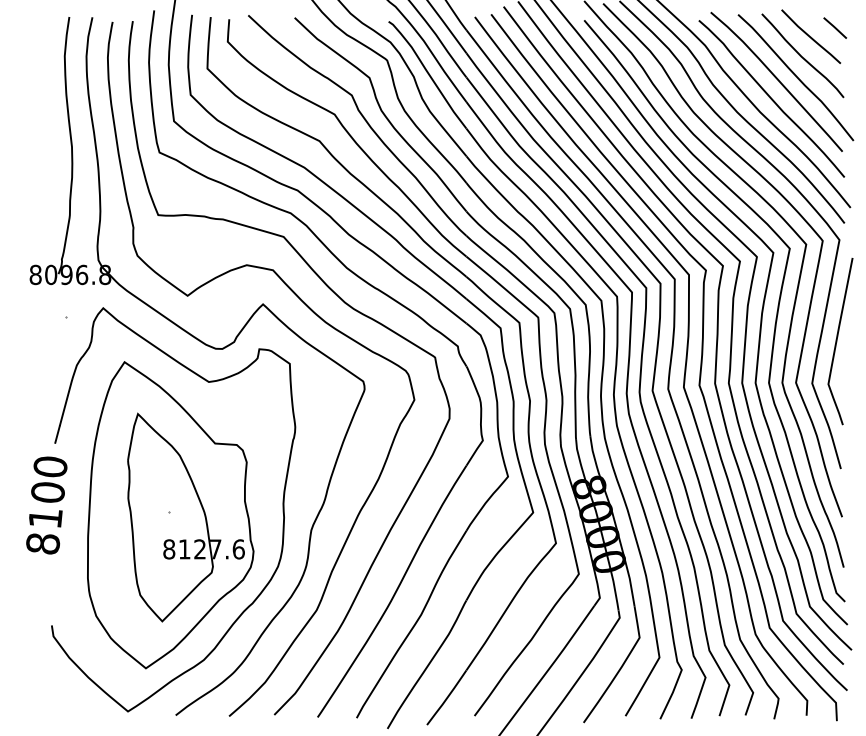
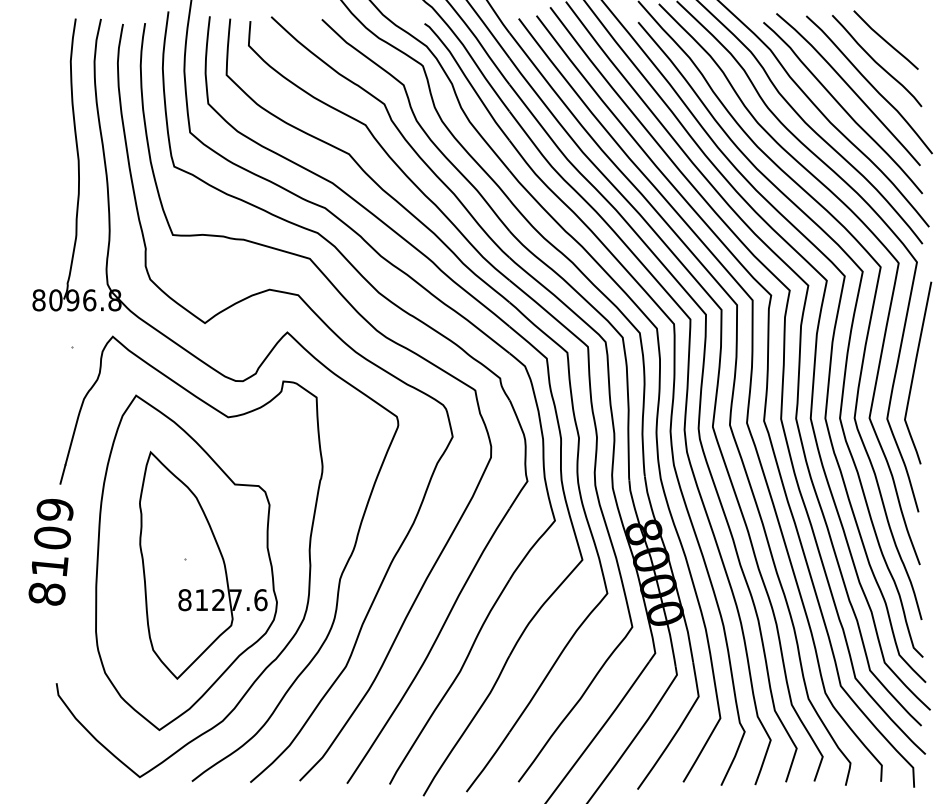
line: (835, 27) -> (912, 30), removed
text: (49, 466) -> (54, 509), 8100 -> 8109

